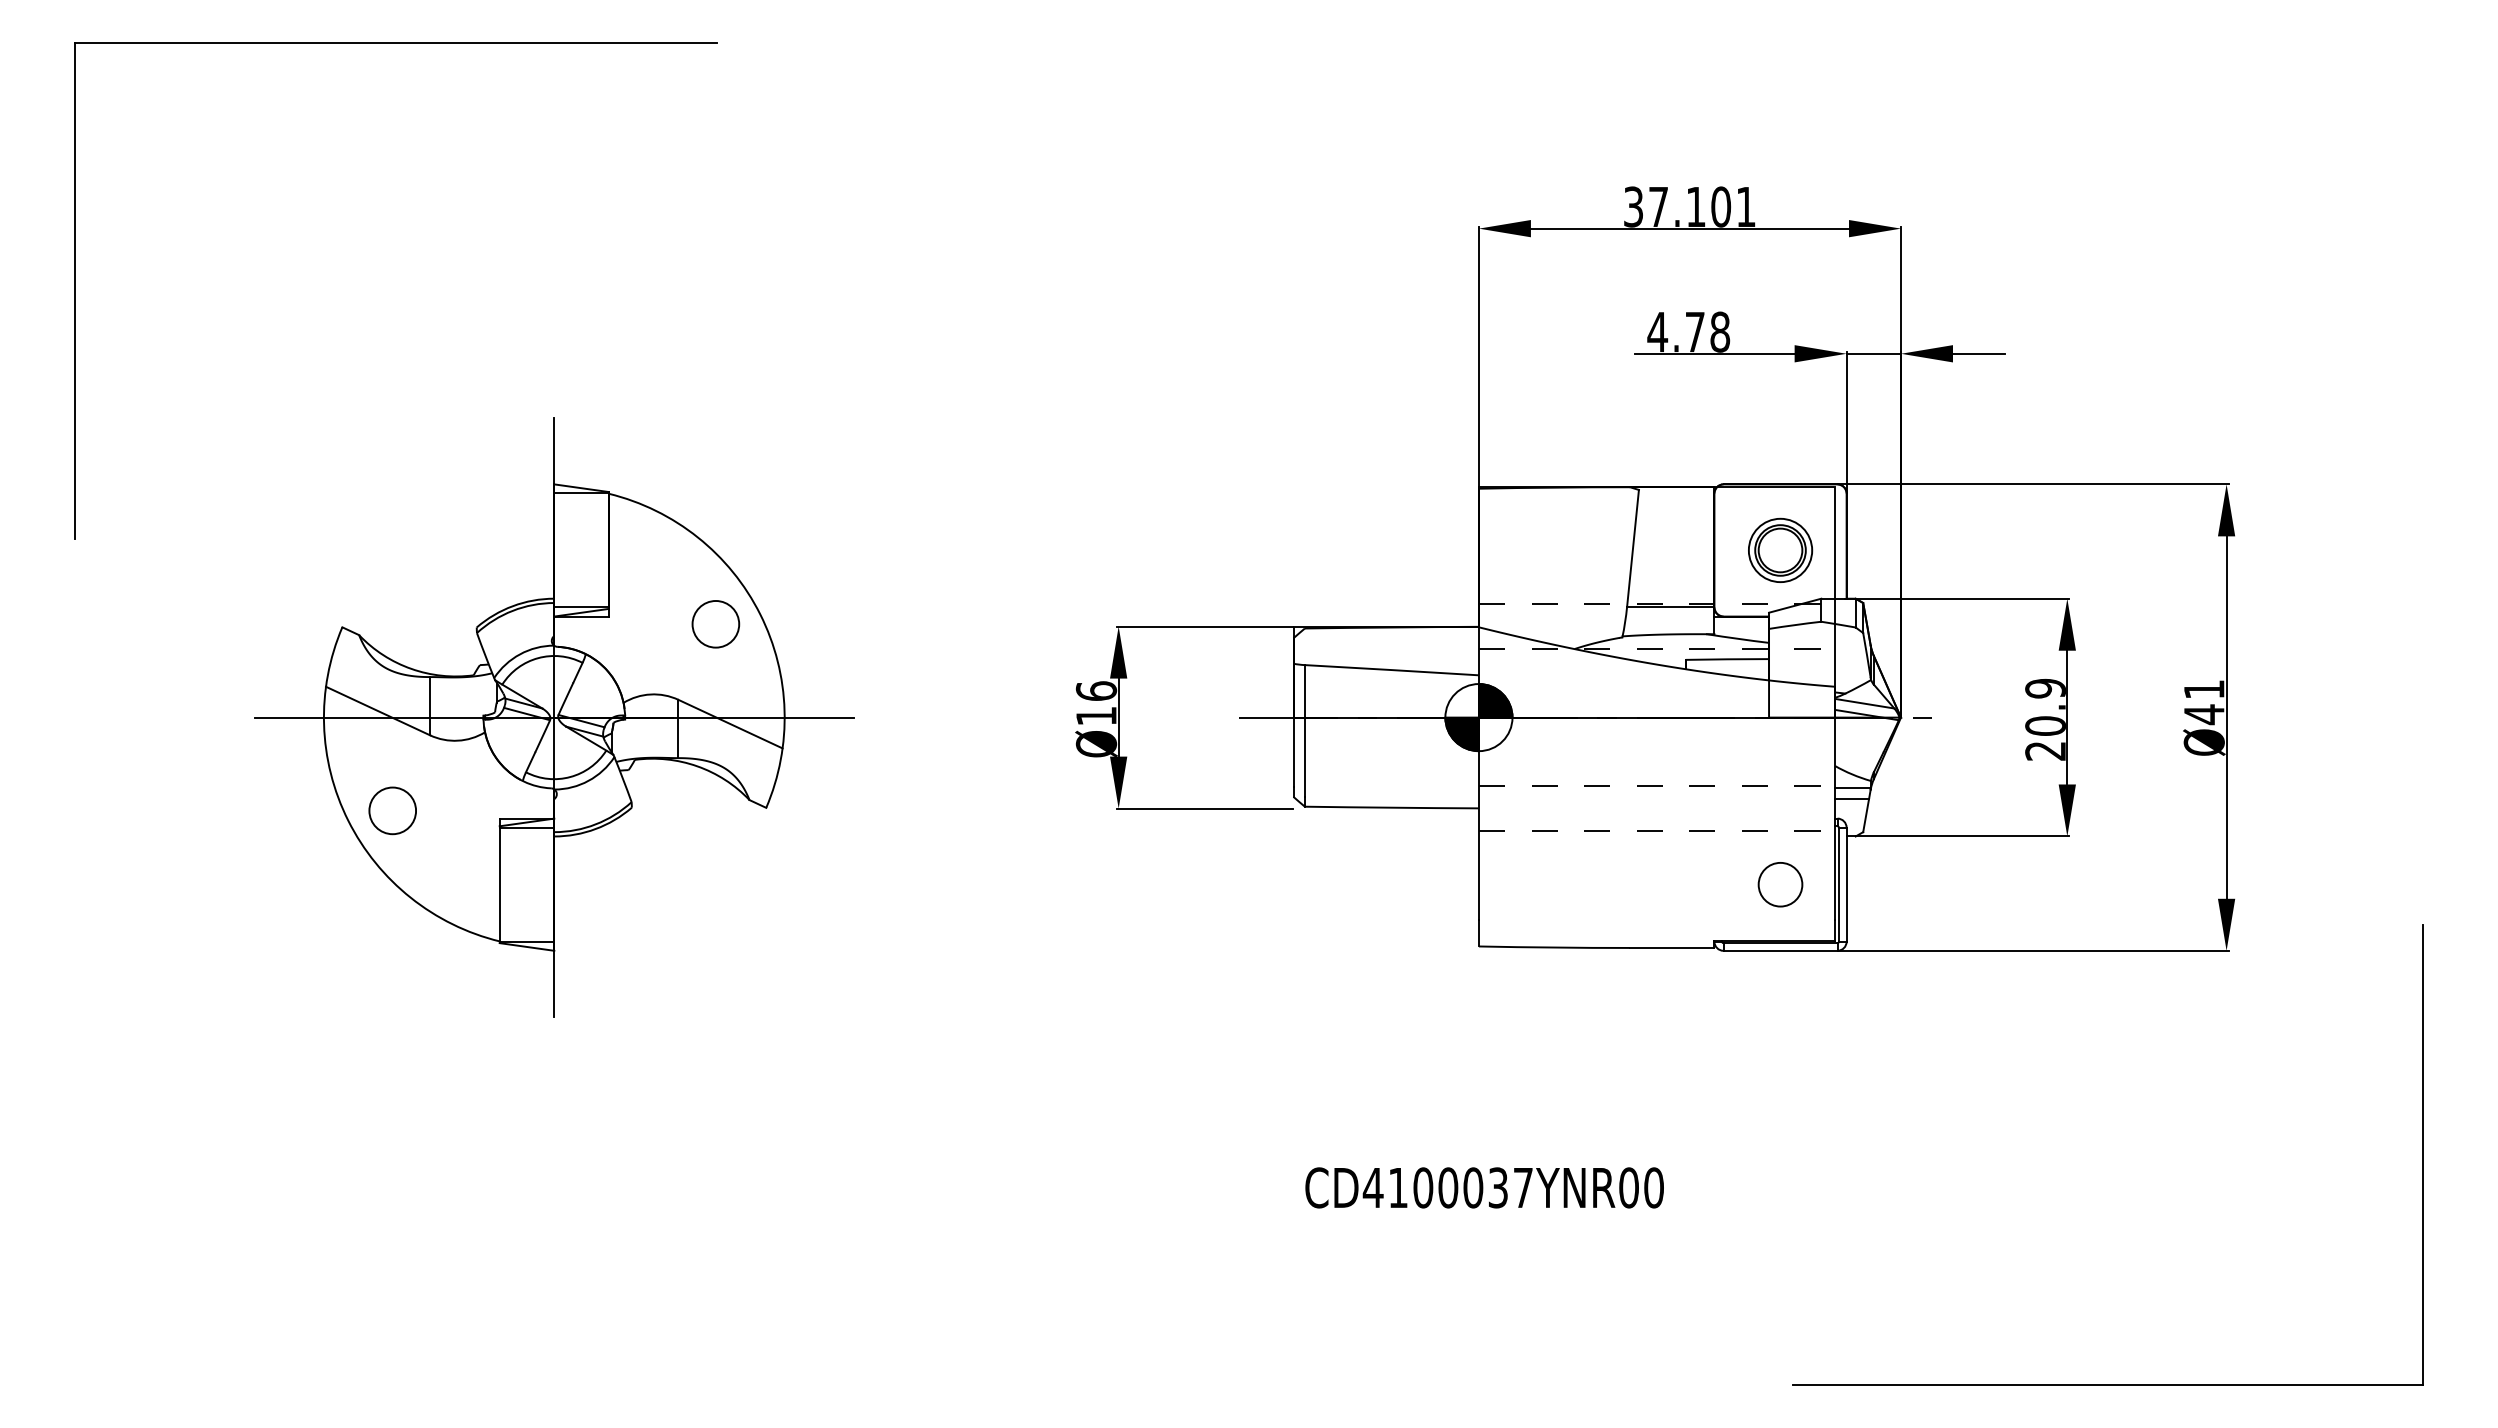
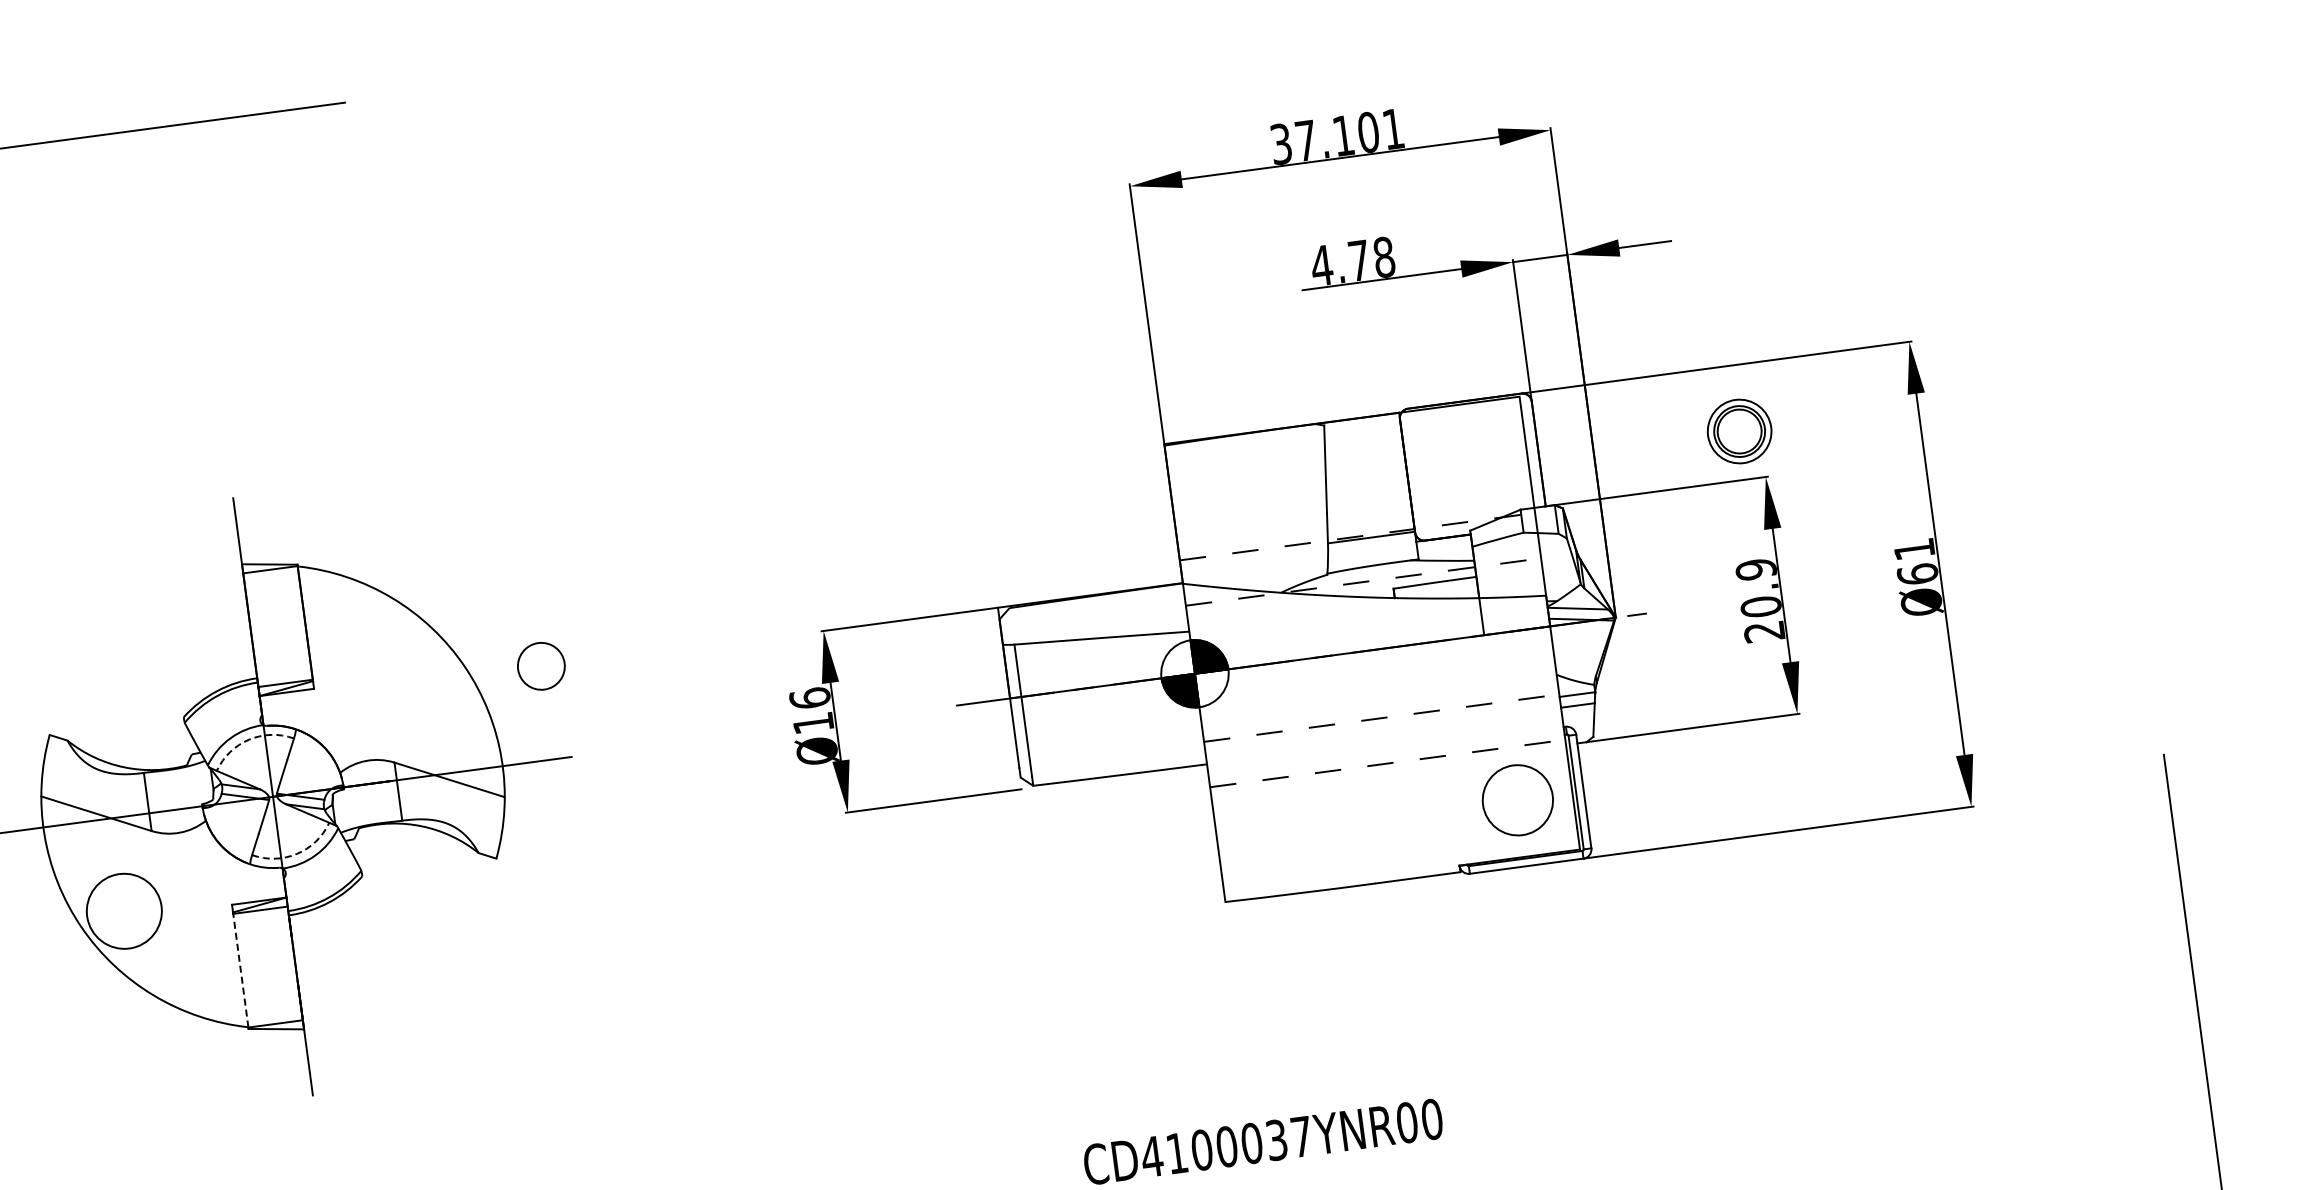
part: (1780, 549) -> (1739, 430), moved
circle: (715, 624) -> (541, 666), moved
arc: (538, 658) -> (249, 740), solid -> dashed
text: (2203, 714) -> (1916, 574), Ø41 -> Ø61
arc: (570, 777) -> (297, 854), solid -> dashed
circle: (392, 810) -> (124, 910), size x1.6
line: (499, 884) -> (240, 970), solid -> dashed
circle: (1780, 884) -> (1517, 800), size x1.6

